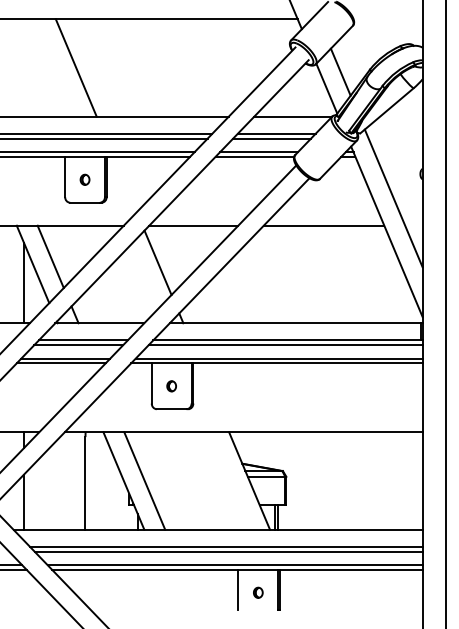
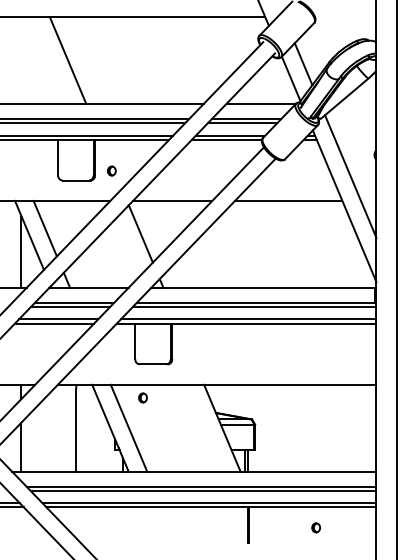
part: (84, 179) -> (111, 170), moved
part: (171, 385) -> (142, 397), moved
line: (238, 590) -> (212, 525), removed
part: (257, 592) -> (315, 527), moved

